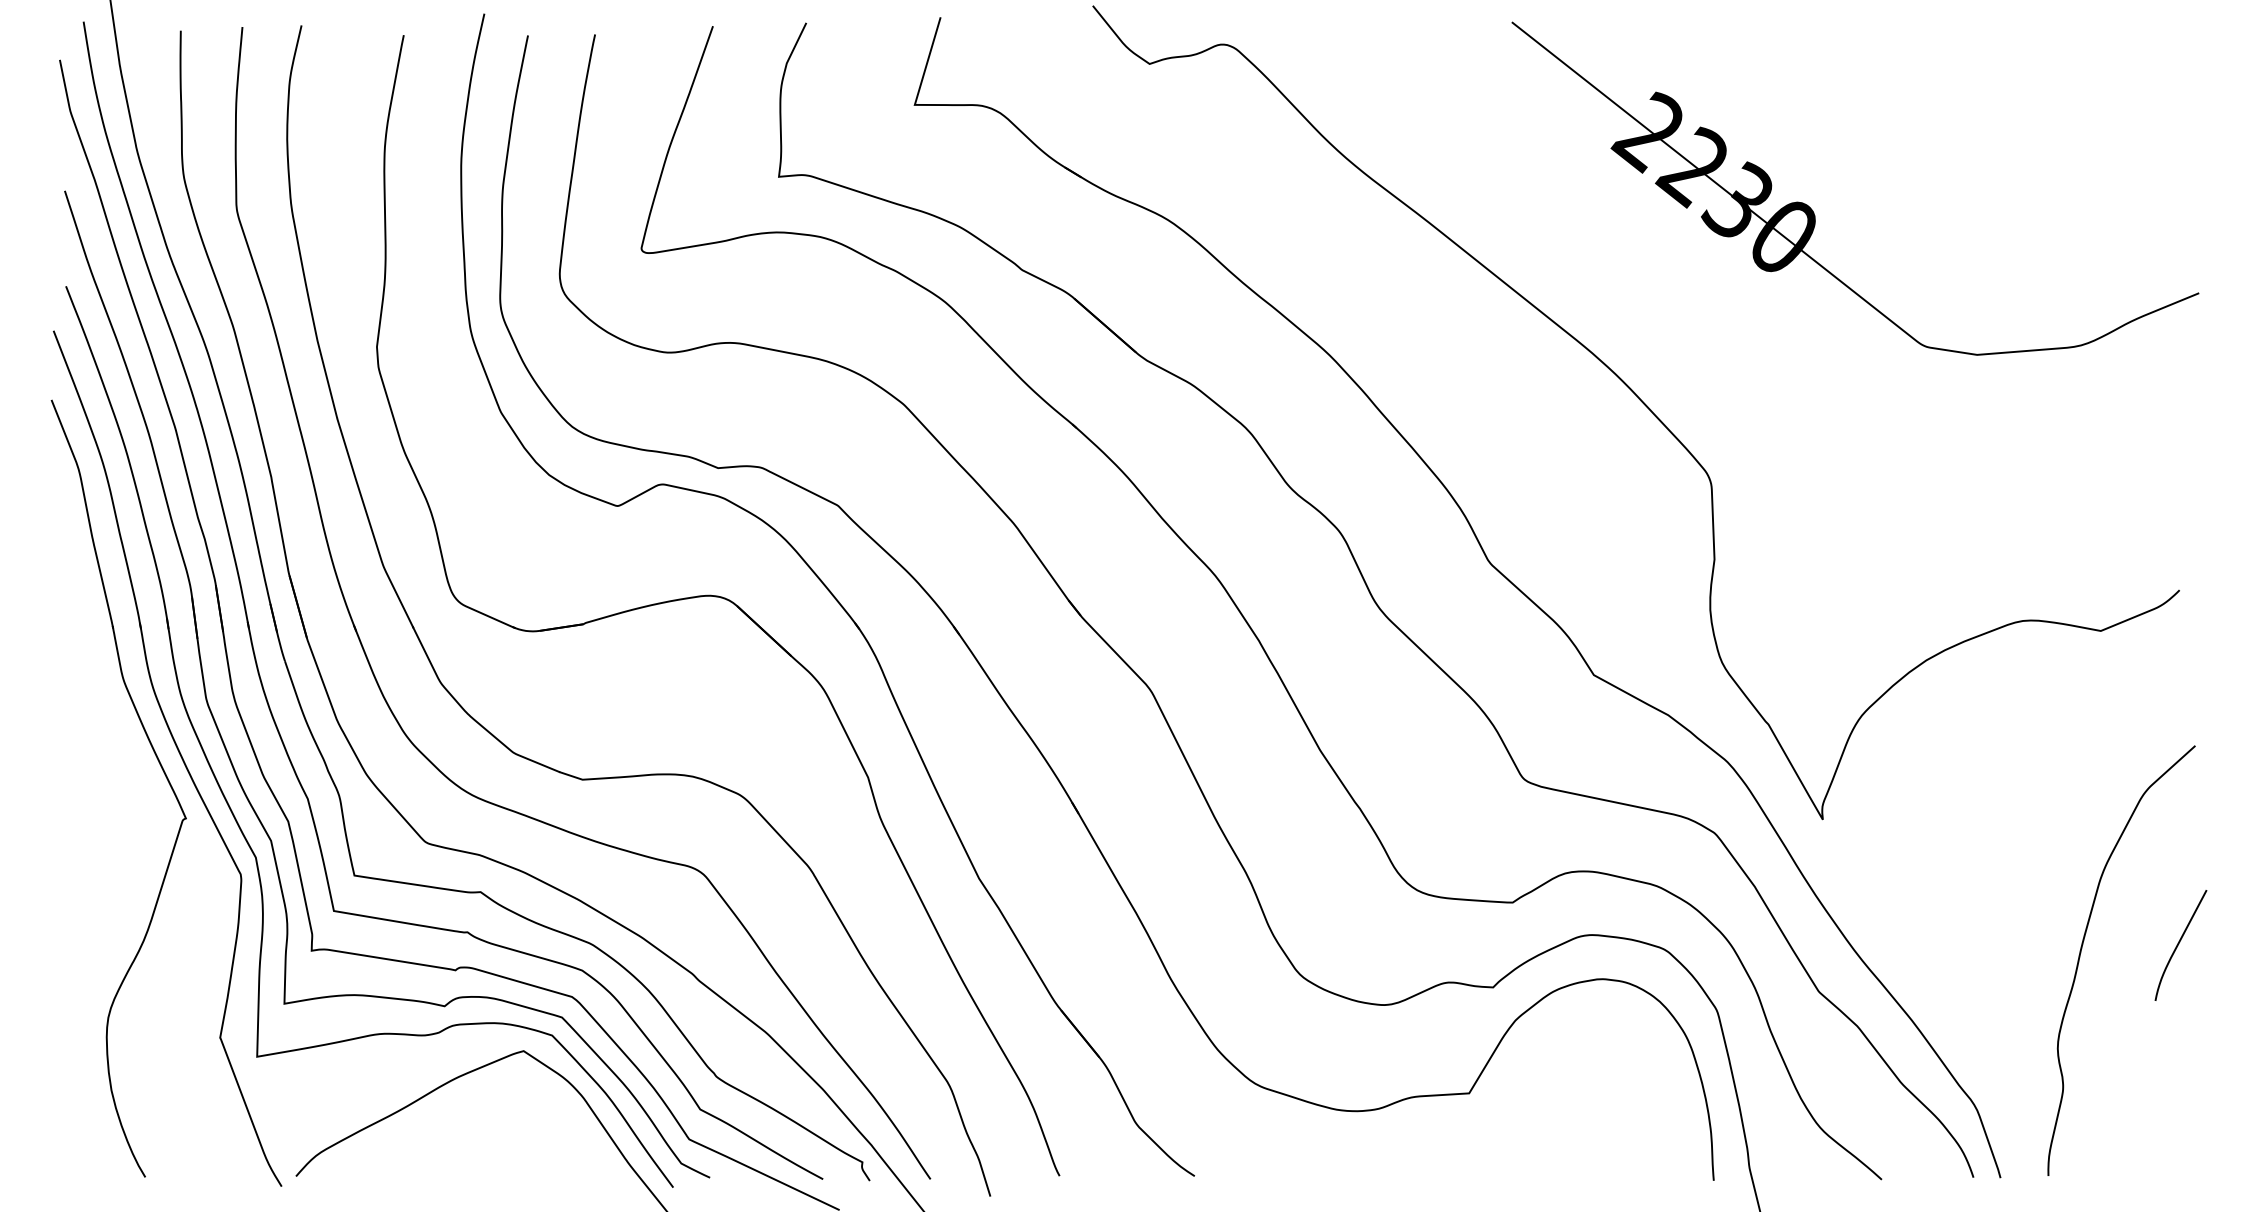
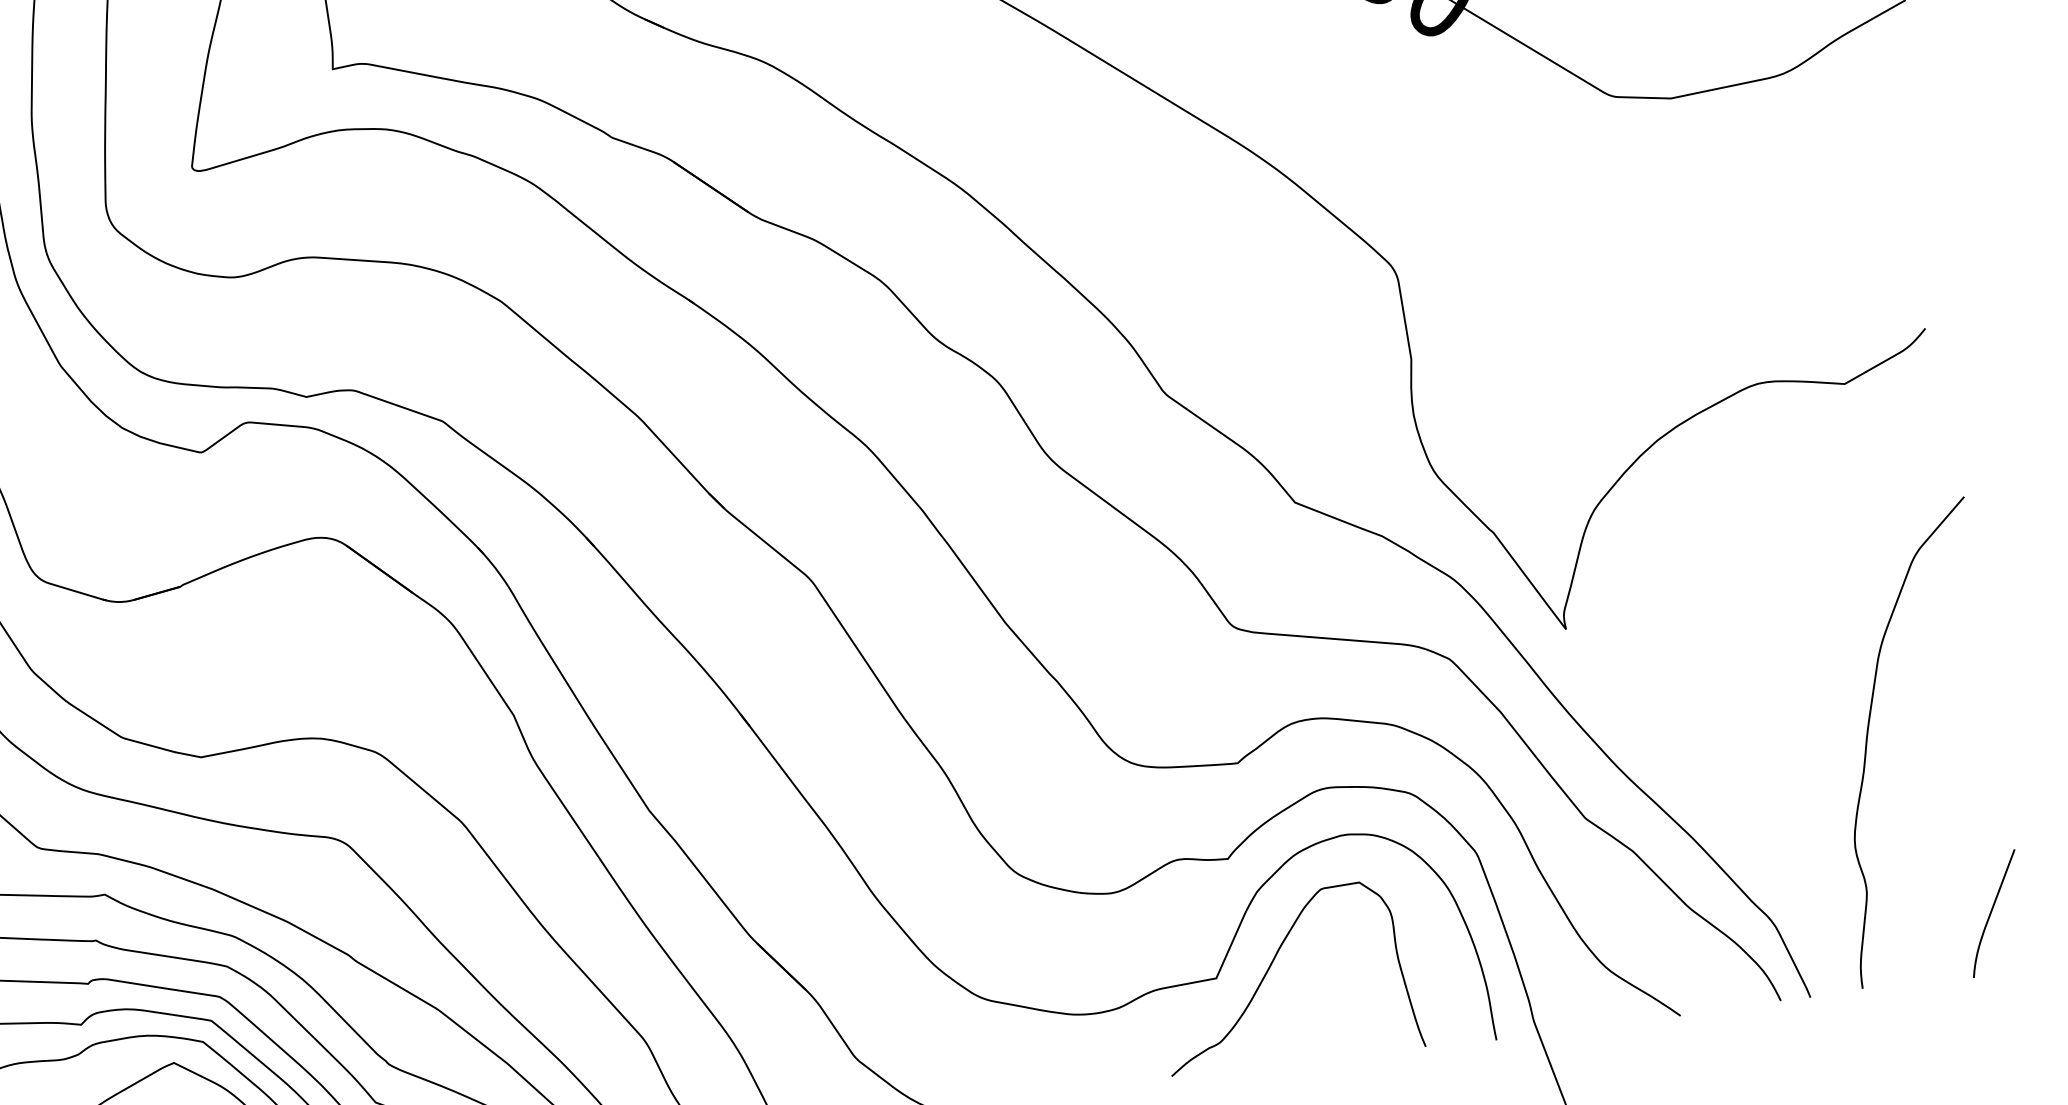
curve: (2179, 944) -> (1992, 912), moved
curve: (1520, 1088) -> (1271, 965), added

